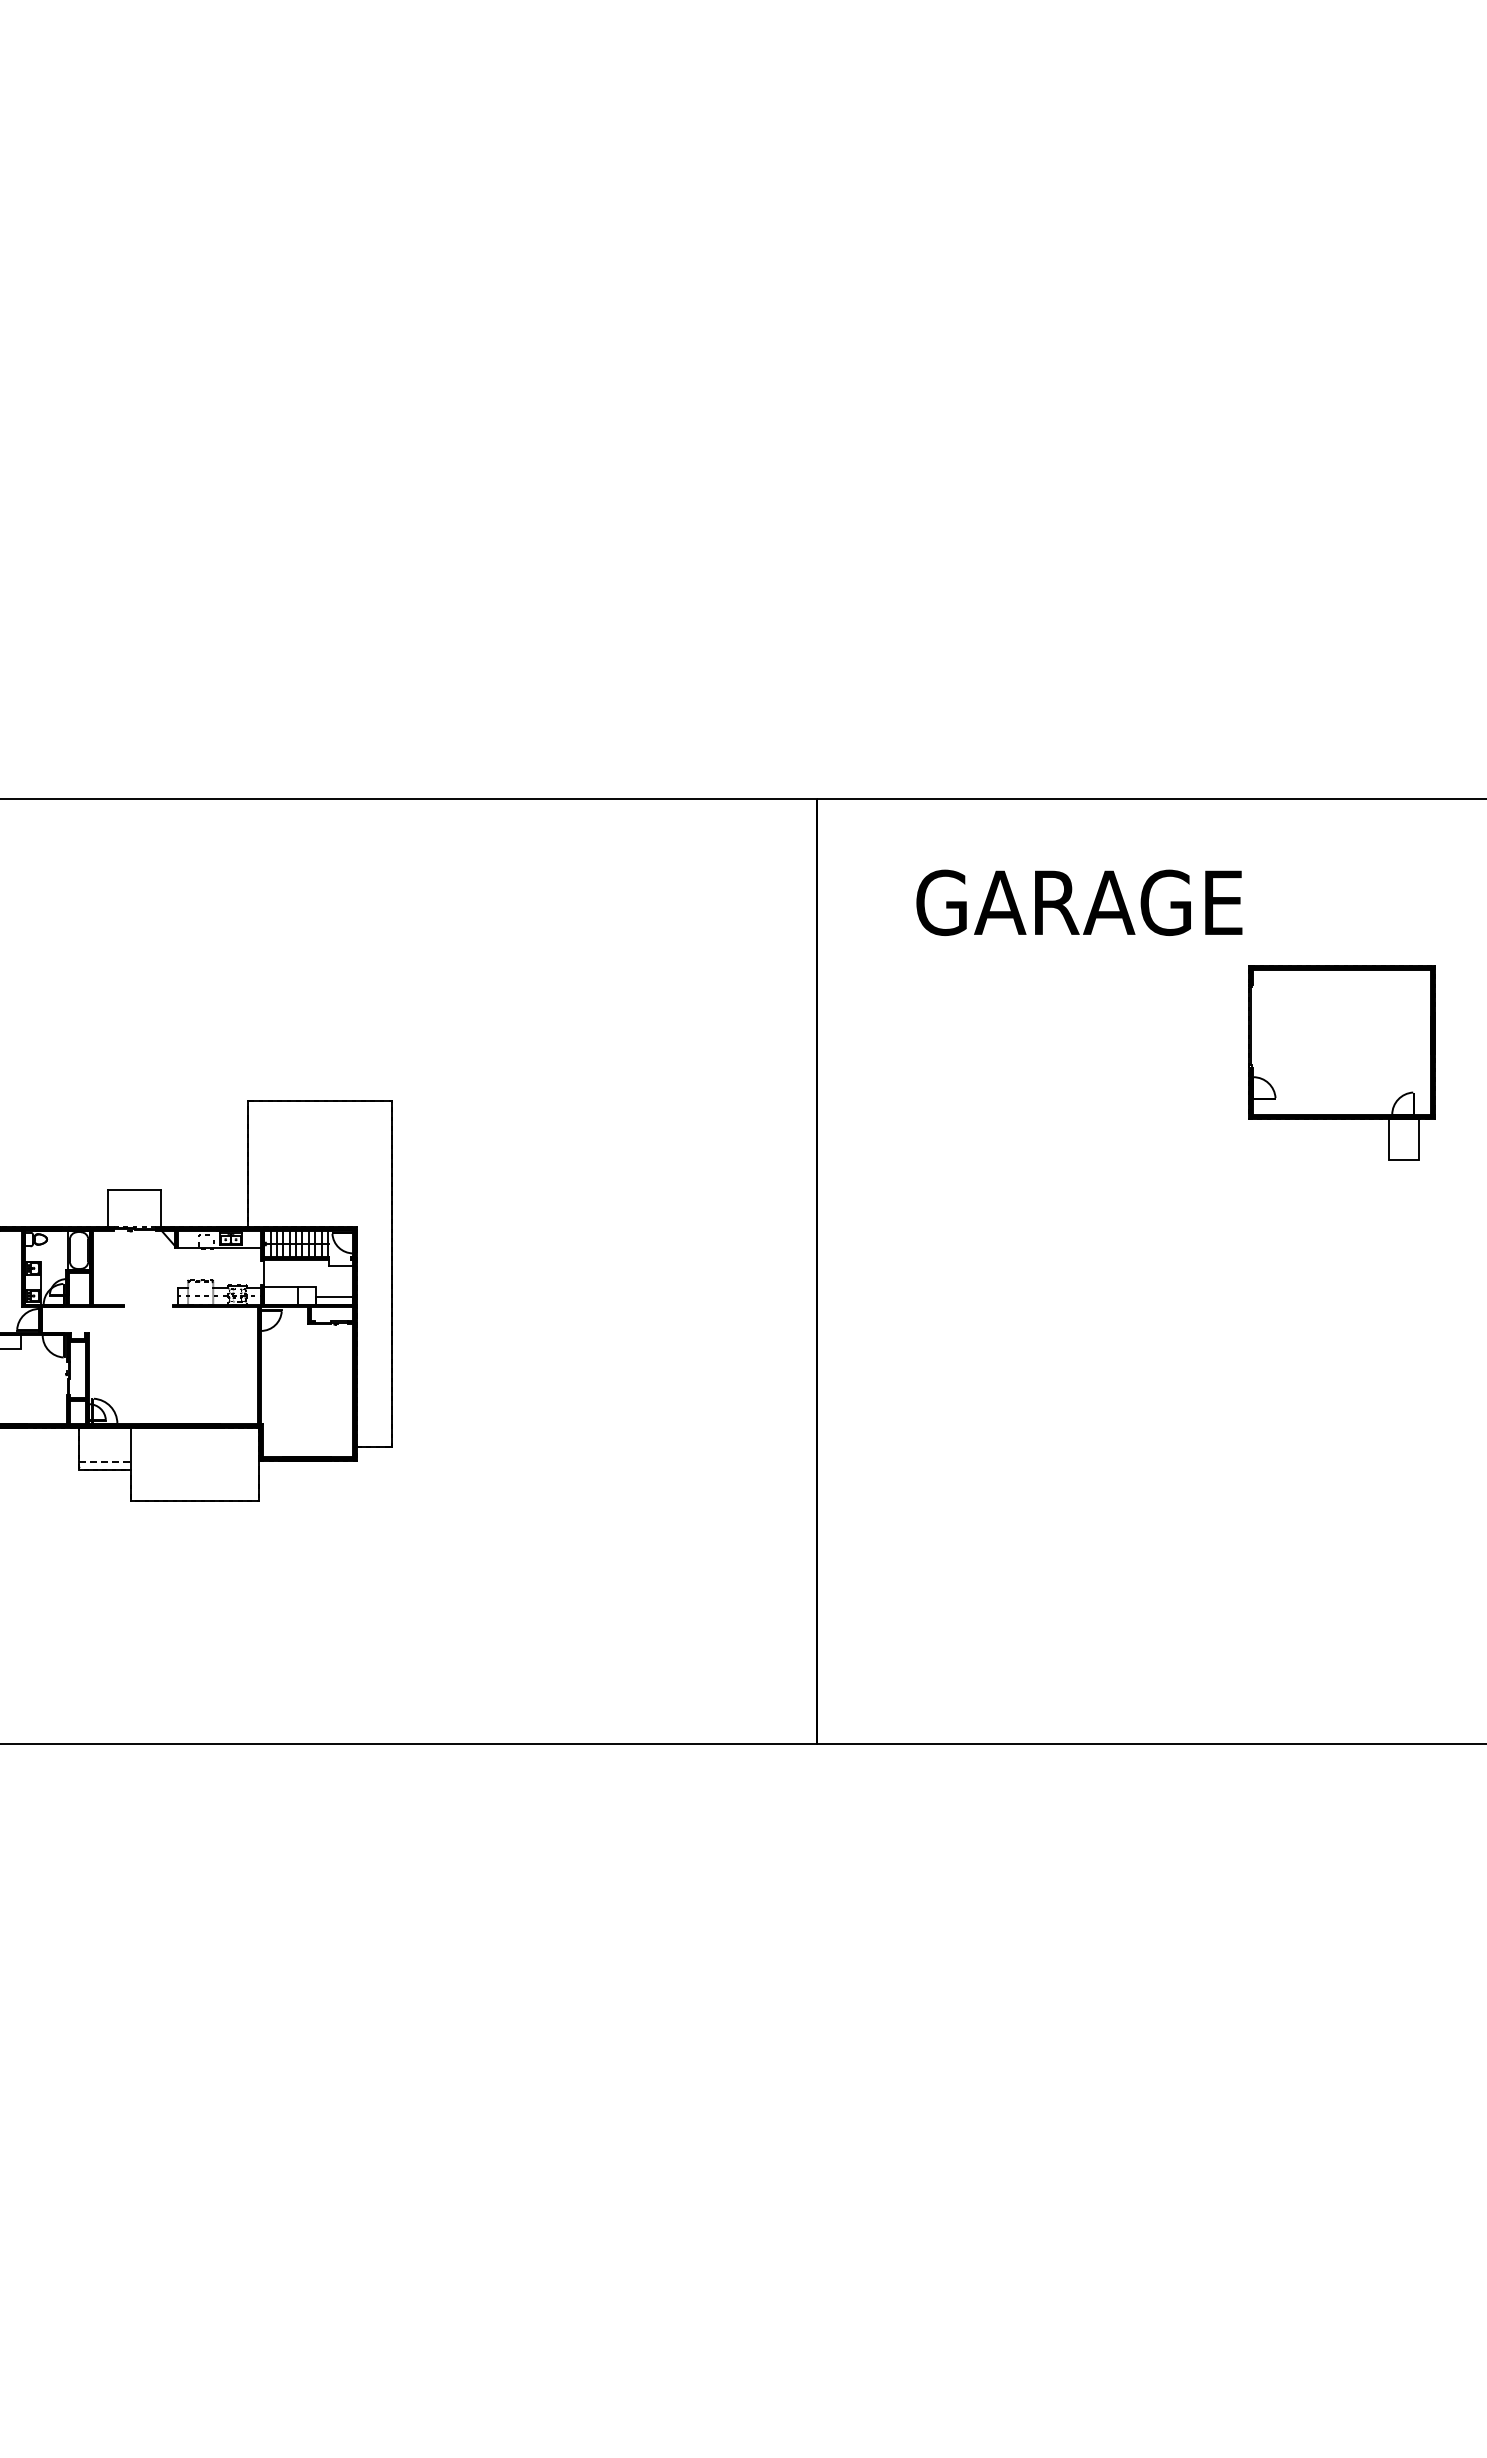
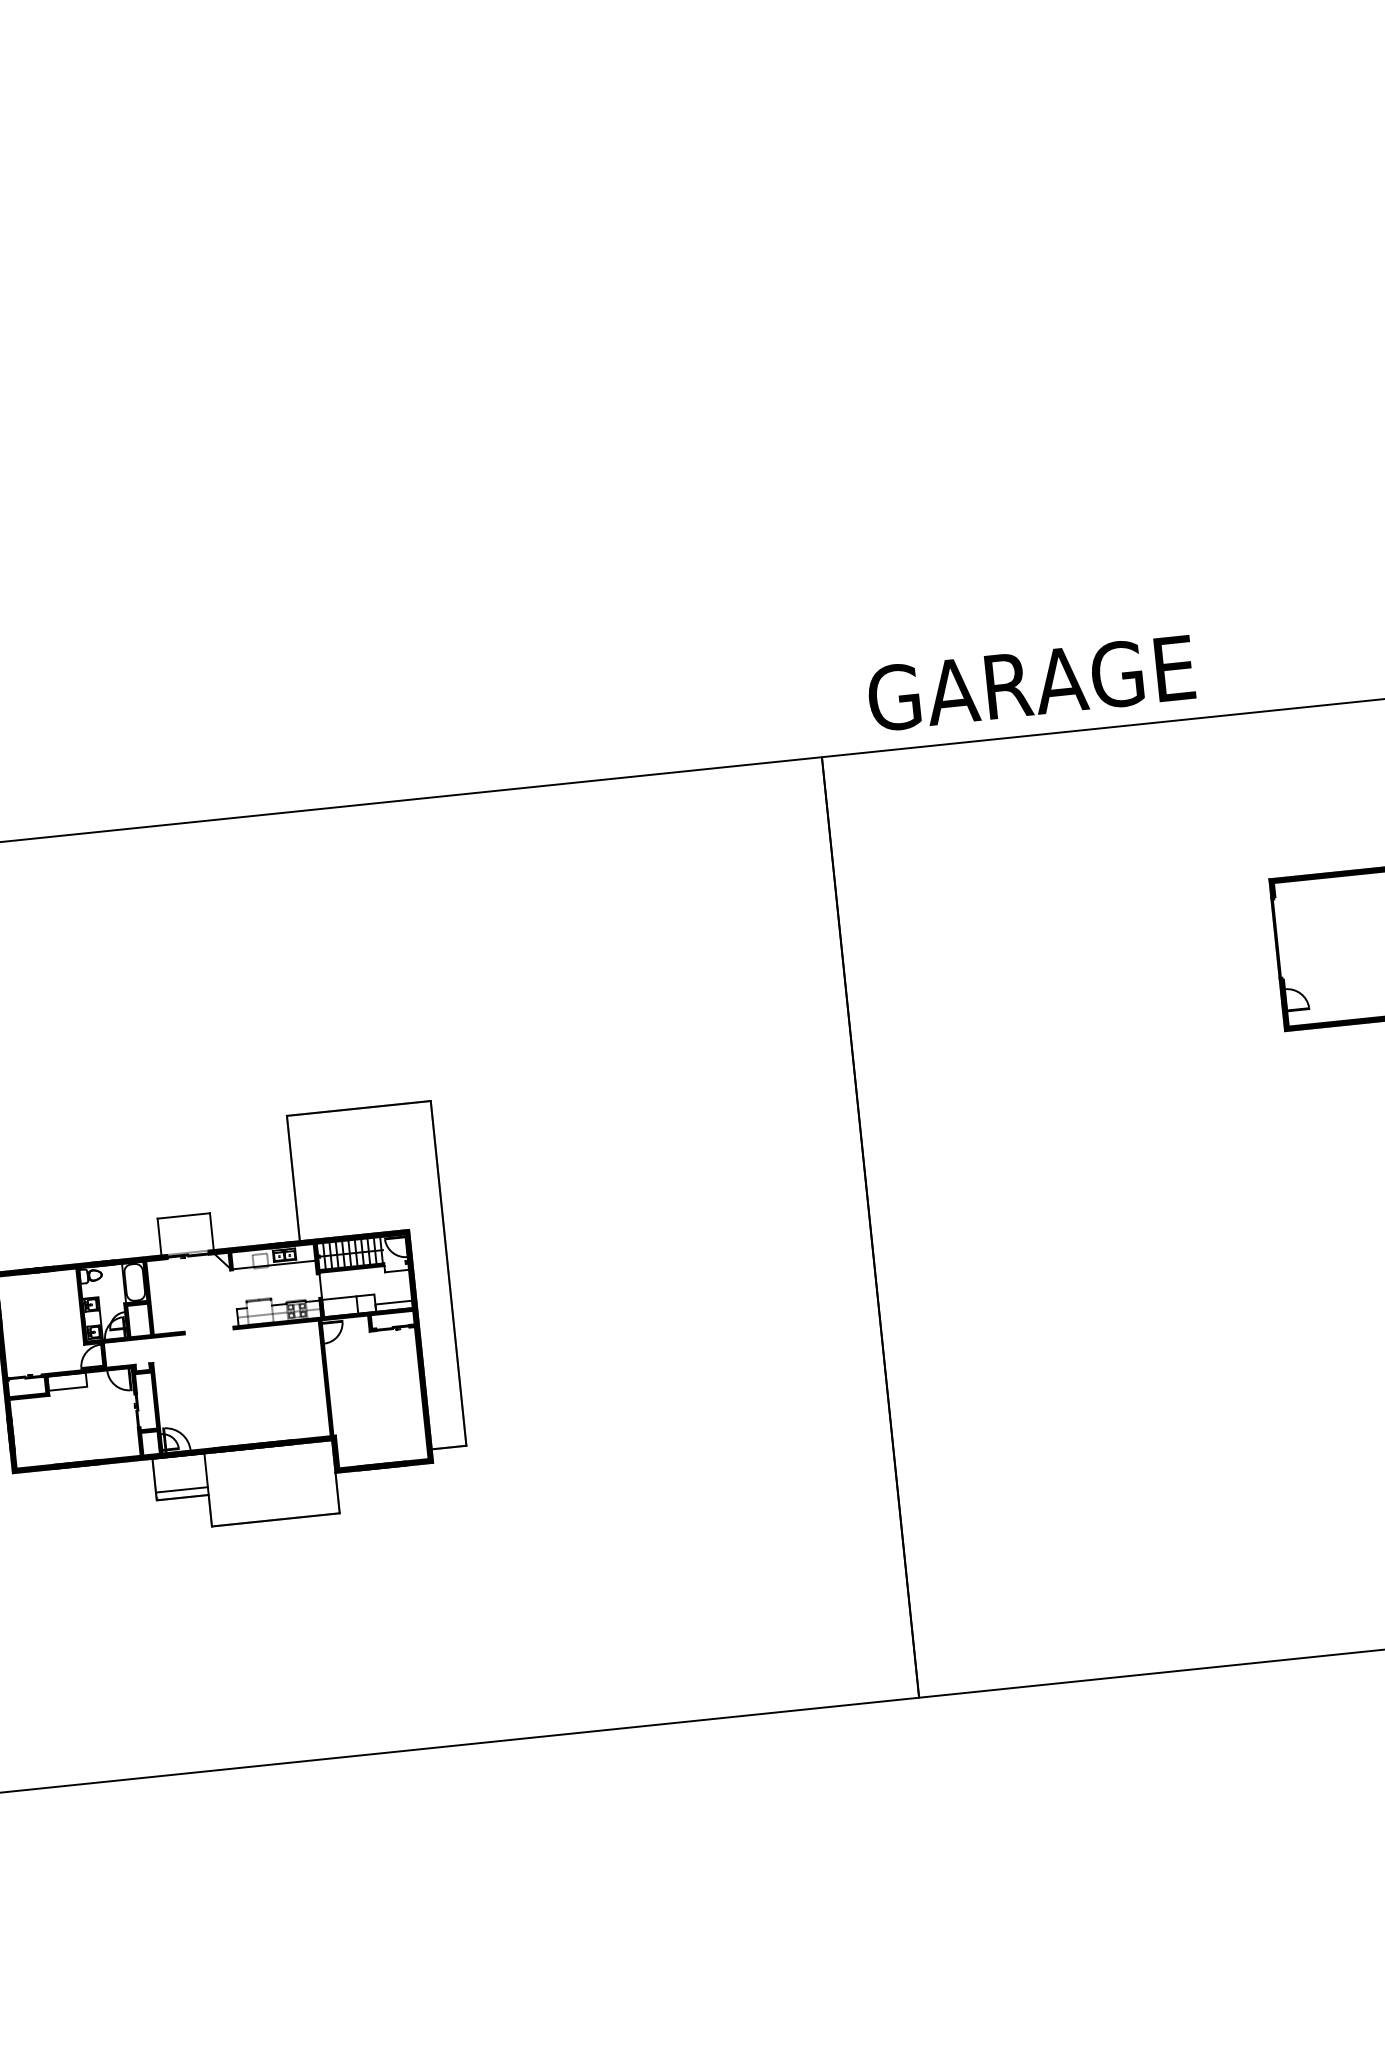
text: (1079, 902) -> (1031, 683), moved
line: (105, 1461) -> (182, 1489), dashed -> solid

